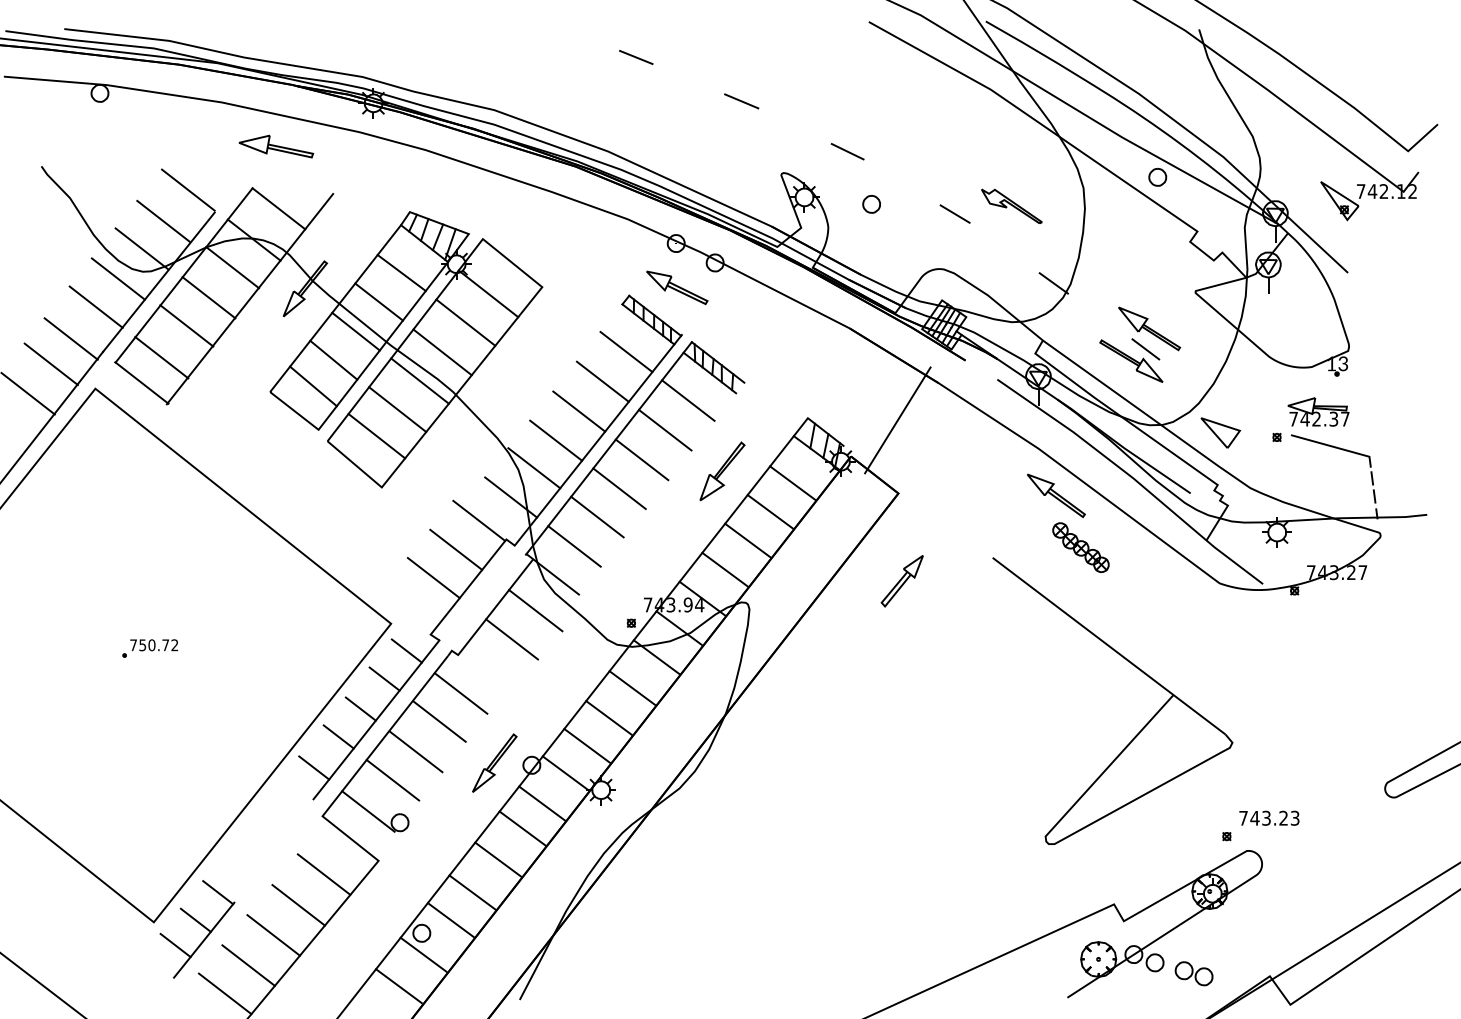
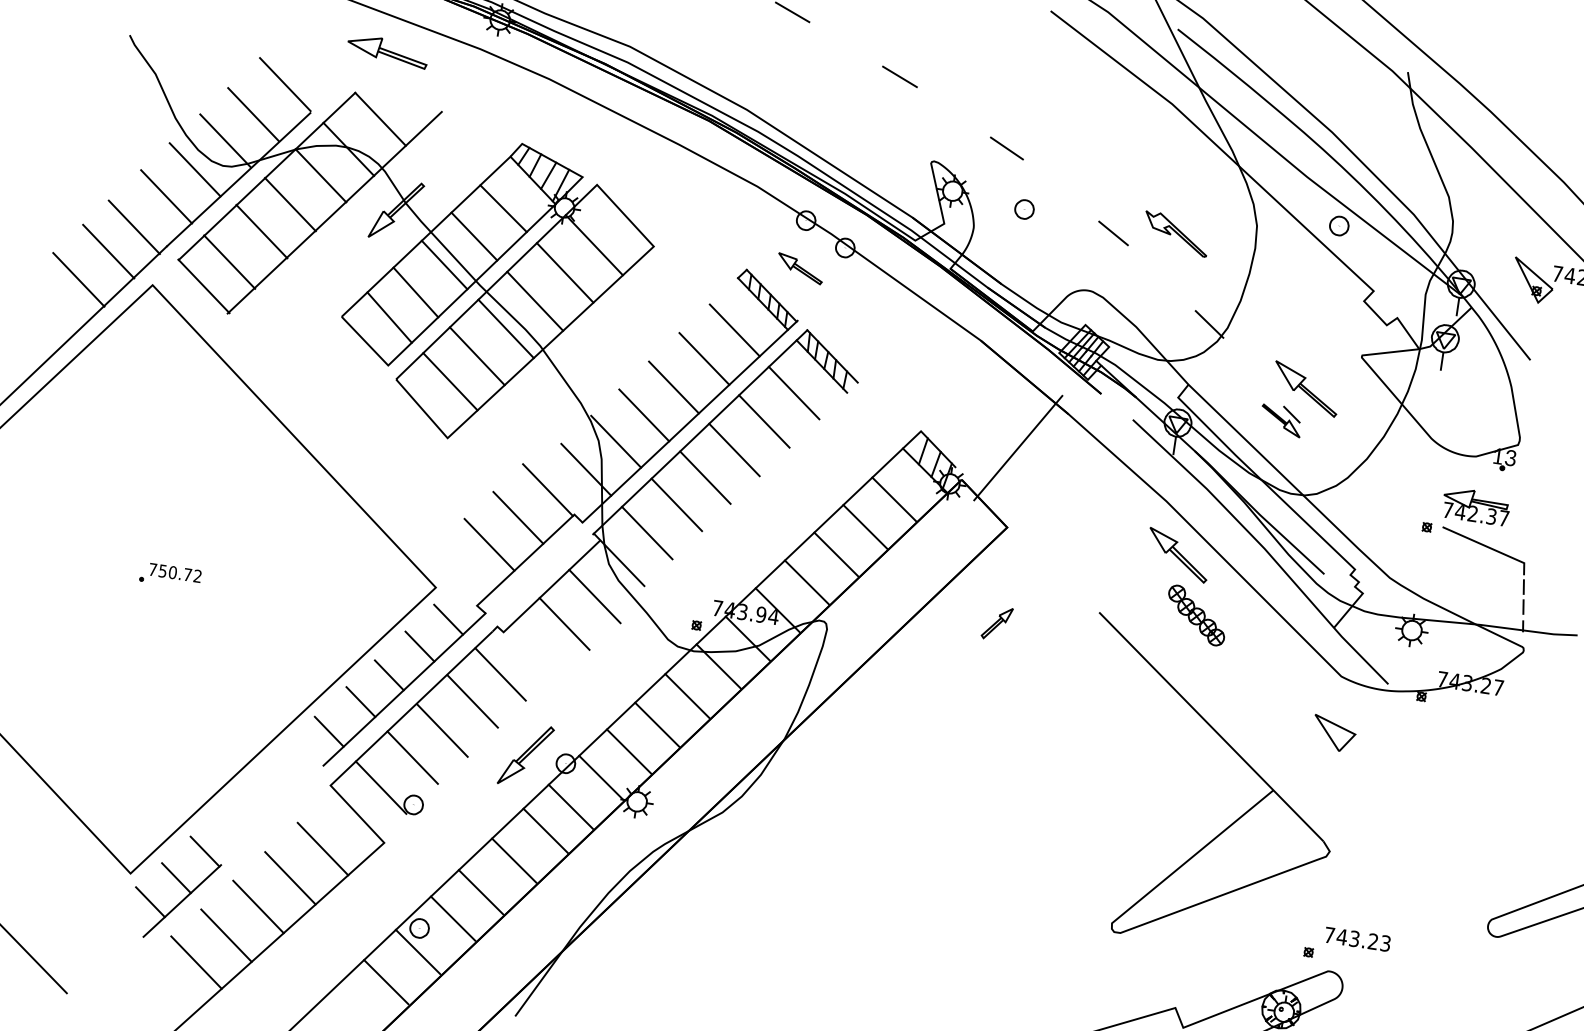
part: (677, 287) -> (800, 268), size x0.7
part: (1131, 360) -> (1281, 420), size x0.6
part: (1220, 432) -> (1333, 733), moved
part: (722, 471) -> (819, 475), removed
part: (901, 581) -> (996, 623), size x0.6

